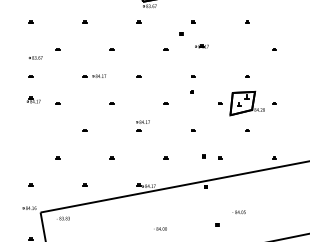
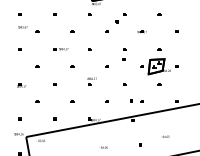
part: (200, 45) -> (141, 31), moved
part: (34, 58) -> (22, 27), moved
part: (33, 100) -> (21, 85), moved
text: (239, 211) -> (165, 136), moved

